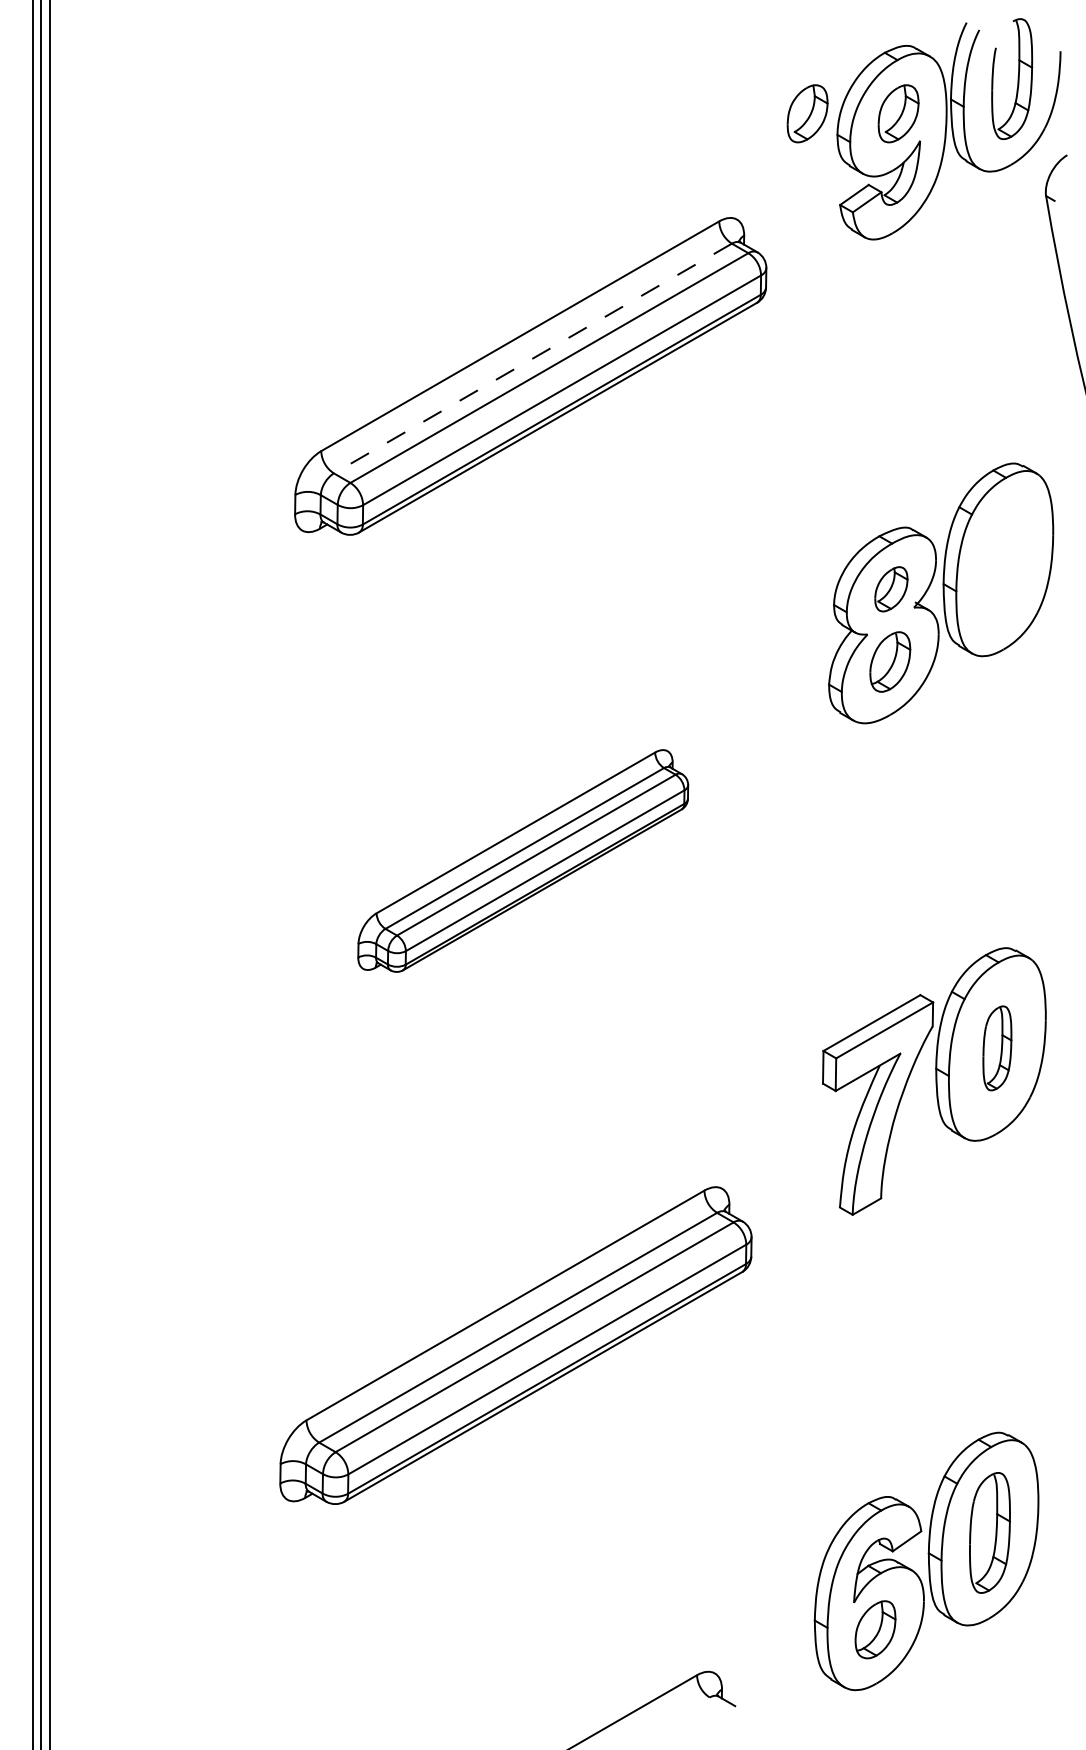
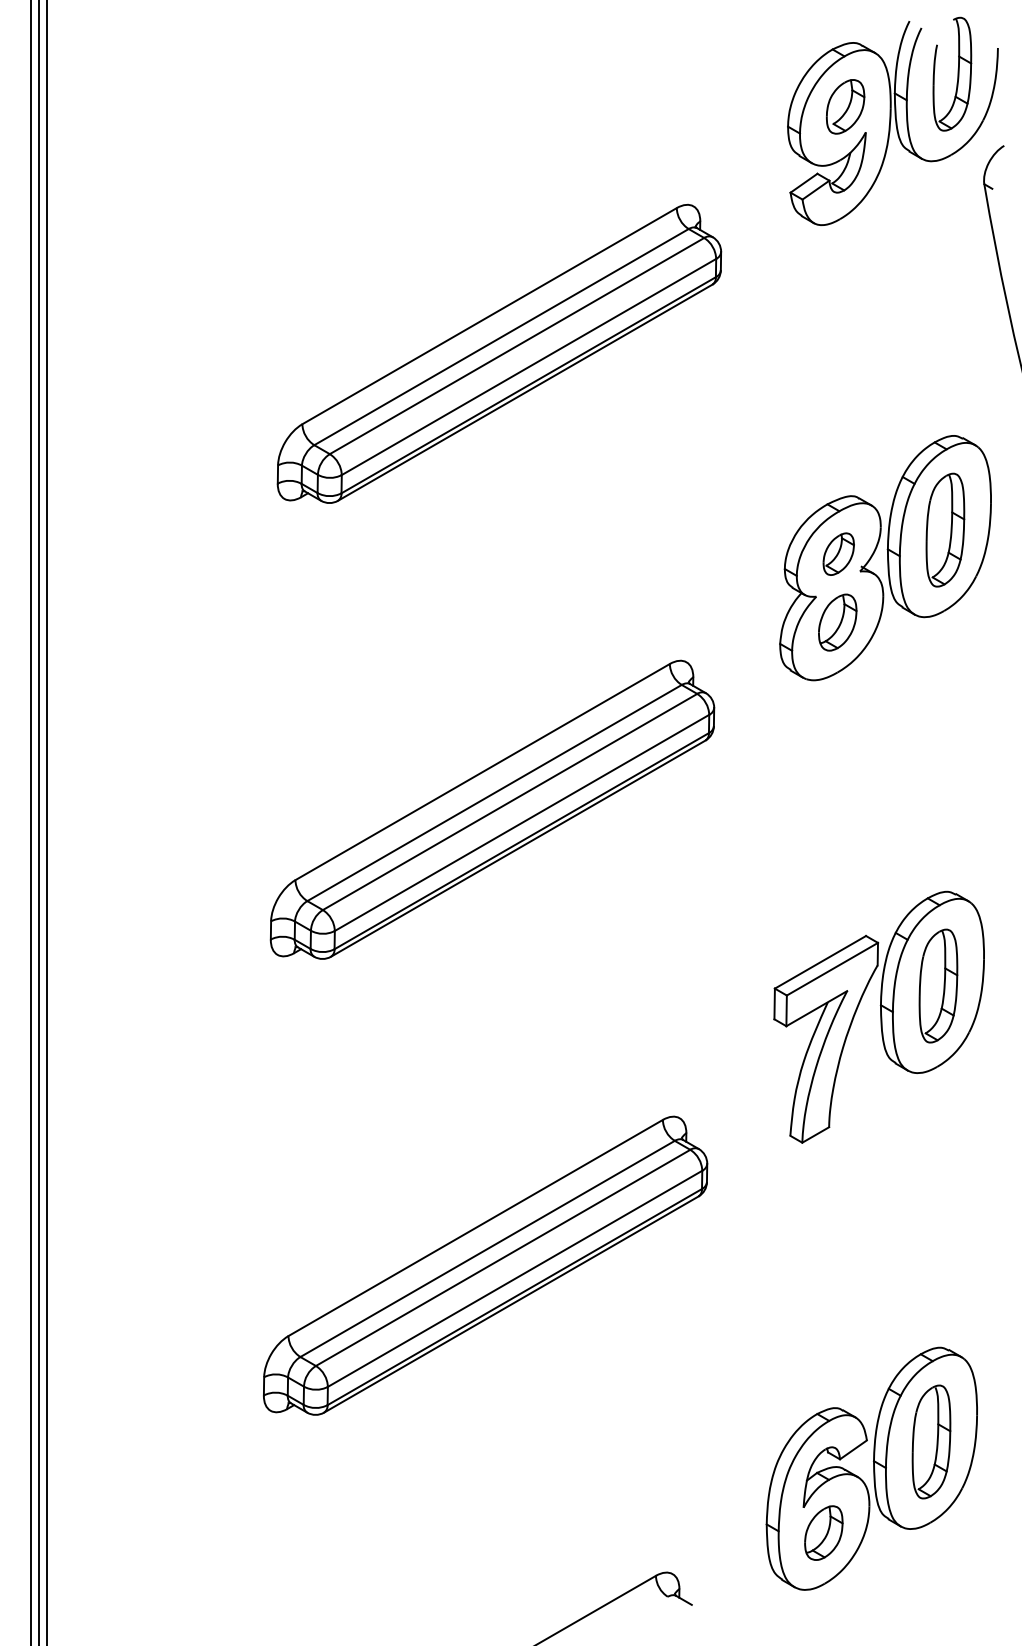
part: (807, 113) -> (759, 106), removed
line: (532, 358) -> (501, 337), dashed -> solid
part: (1004, 563) -> (945, 529), added
part: (522, 860) -> (491, 809), size x1.43
part: (997, 1048) -> (938, 986), size x1.43

